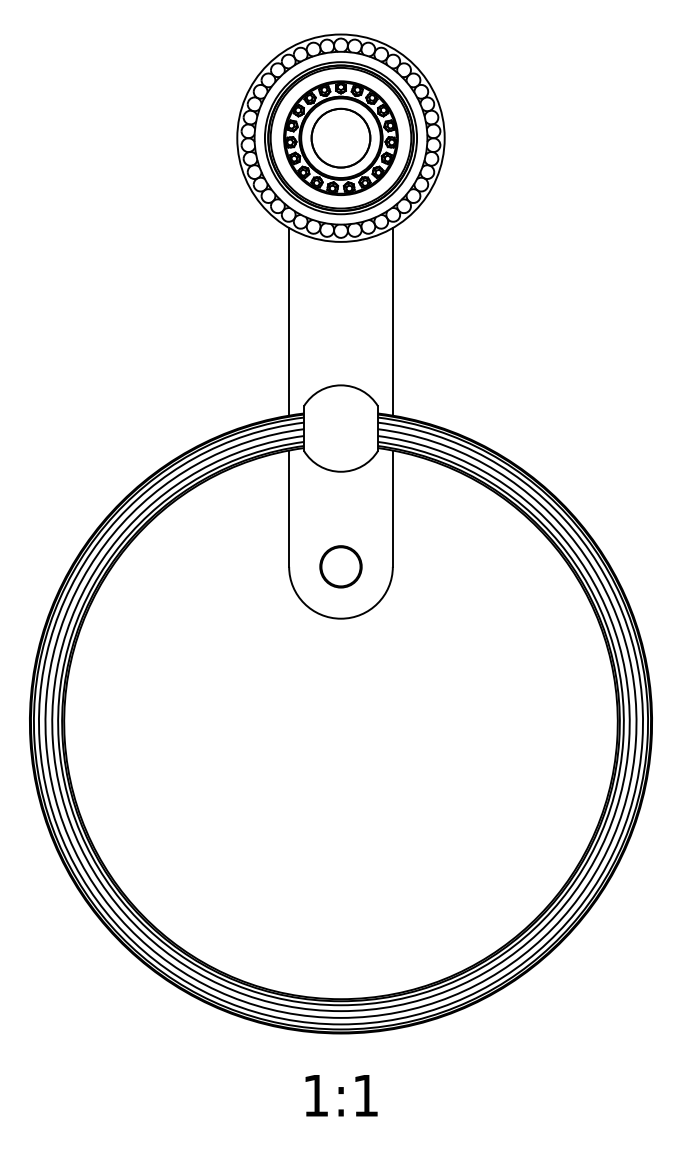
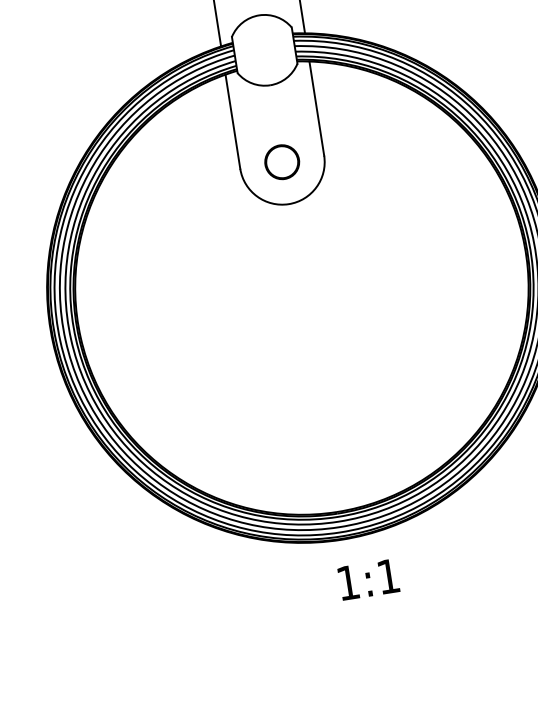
text: (341, 1095) -> (368, 579), moved

